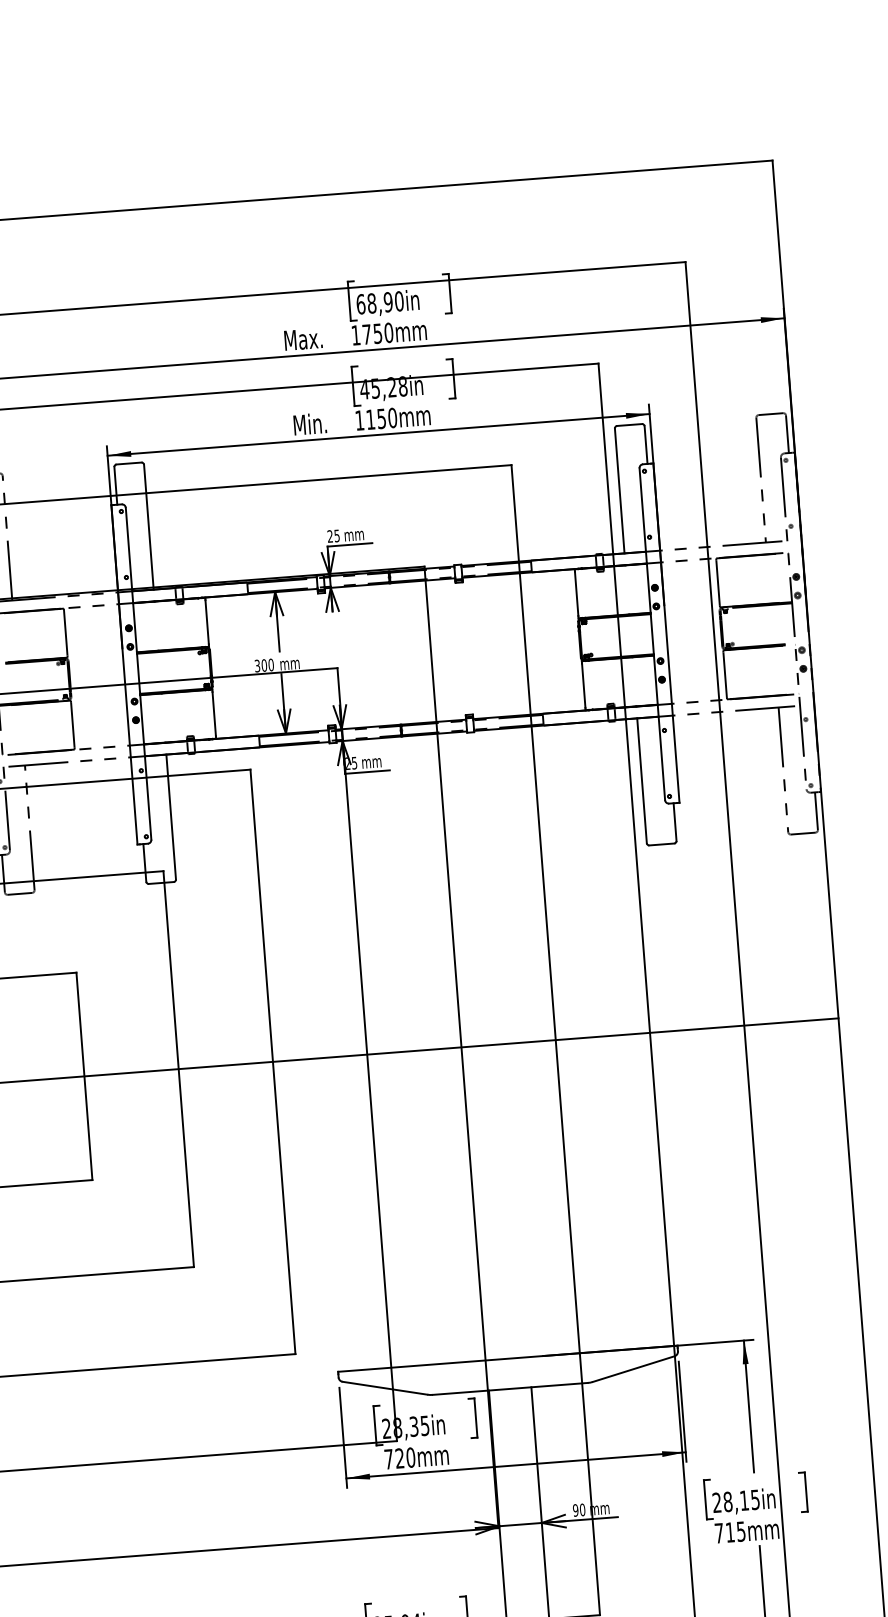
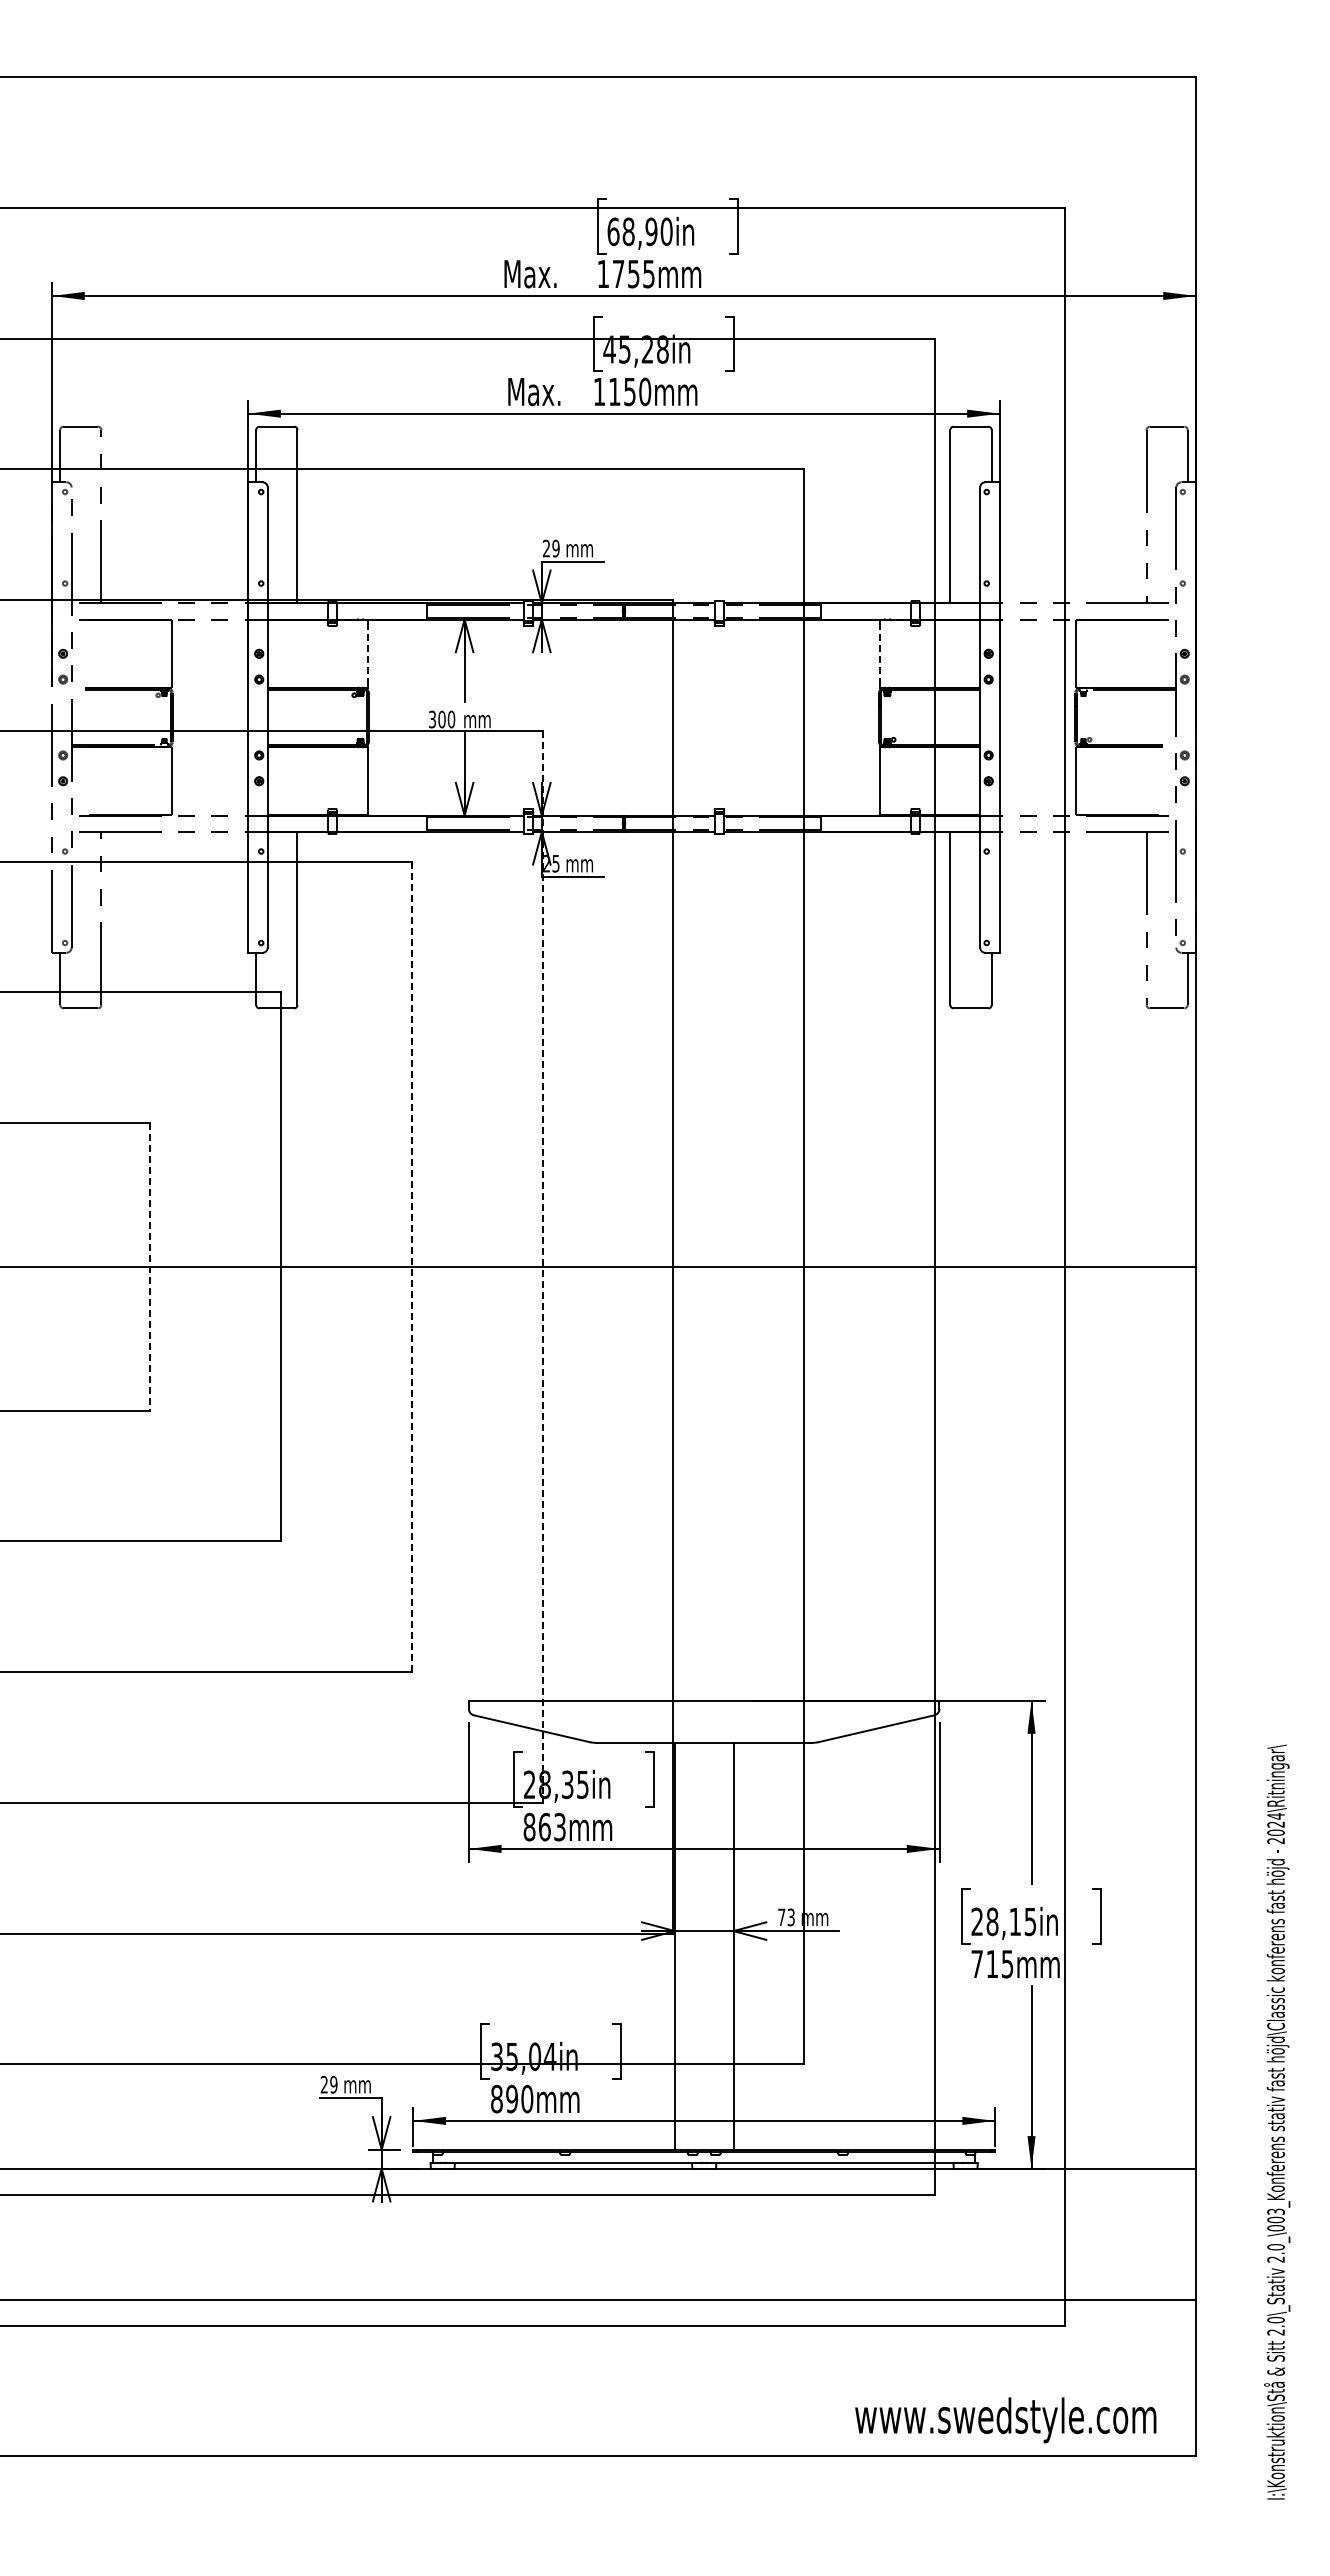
text: (388, 332) -> (648, 273), 1750mm -> 1755mm
text: (320, 423) -> (544, 391), Min. -> Max.
text: (336, 535) -> (555, 548), 25 -> 29
line: (576, 593) -> (880, 653), solid -> dashed
line: (206, 622) -> (367, 653), solid -> dashed
line: (367, 1054) -> (542, 1266), solid -> dashed
line: (272, 1062) -> (411, 1267), solid -> dashed
line: (84, 1076) -> (150, 1266), solid -> dashed
text: (399, 1458) -> (544, 1826), 720mm -> 863mm
text: (579, 1510) -> (786, 1917), 90 -> 73

